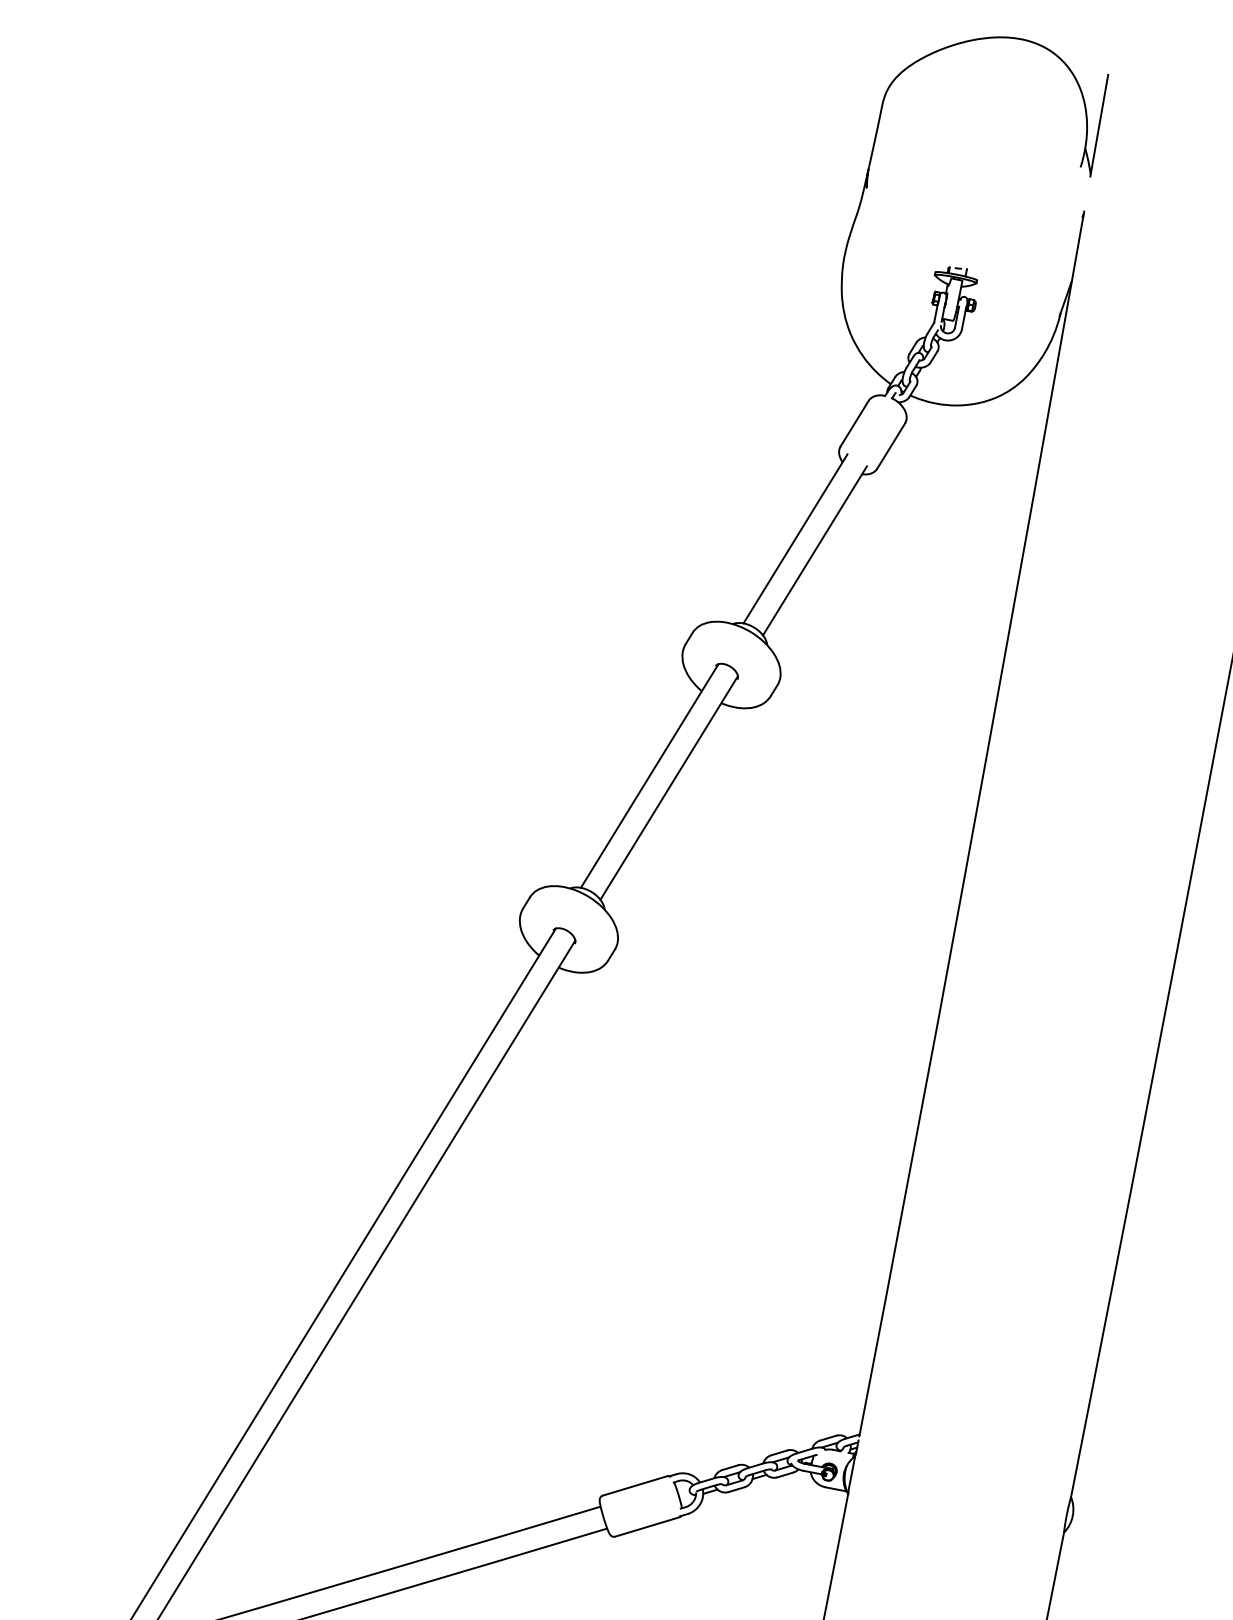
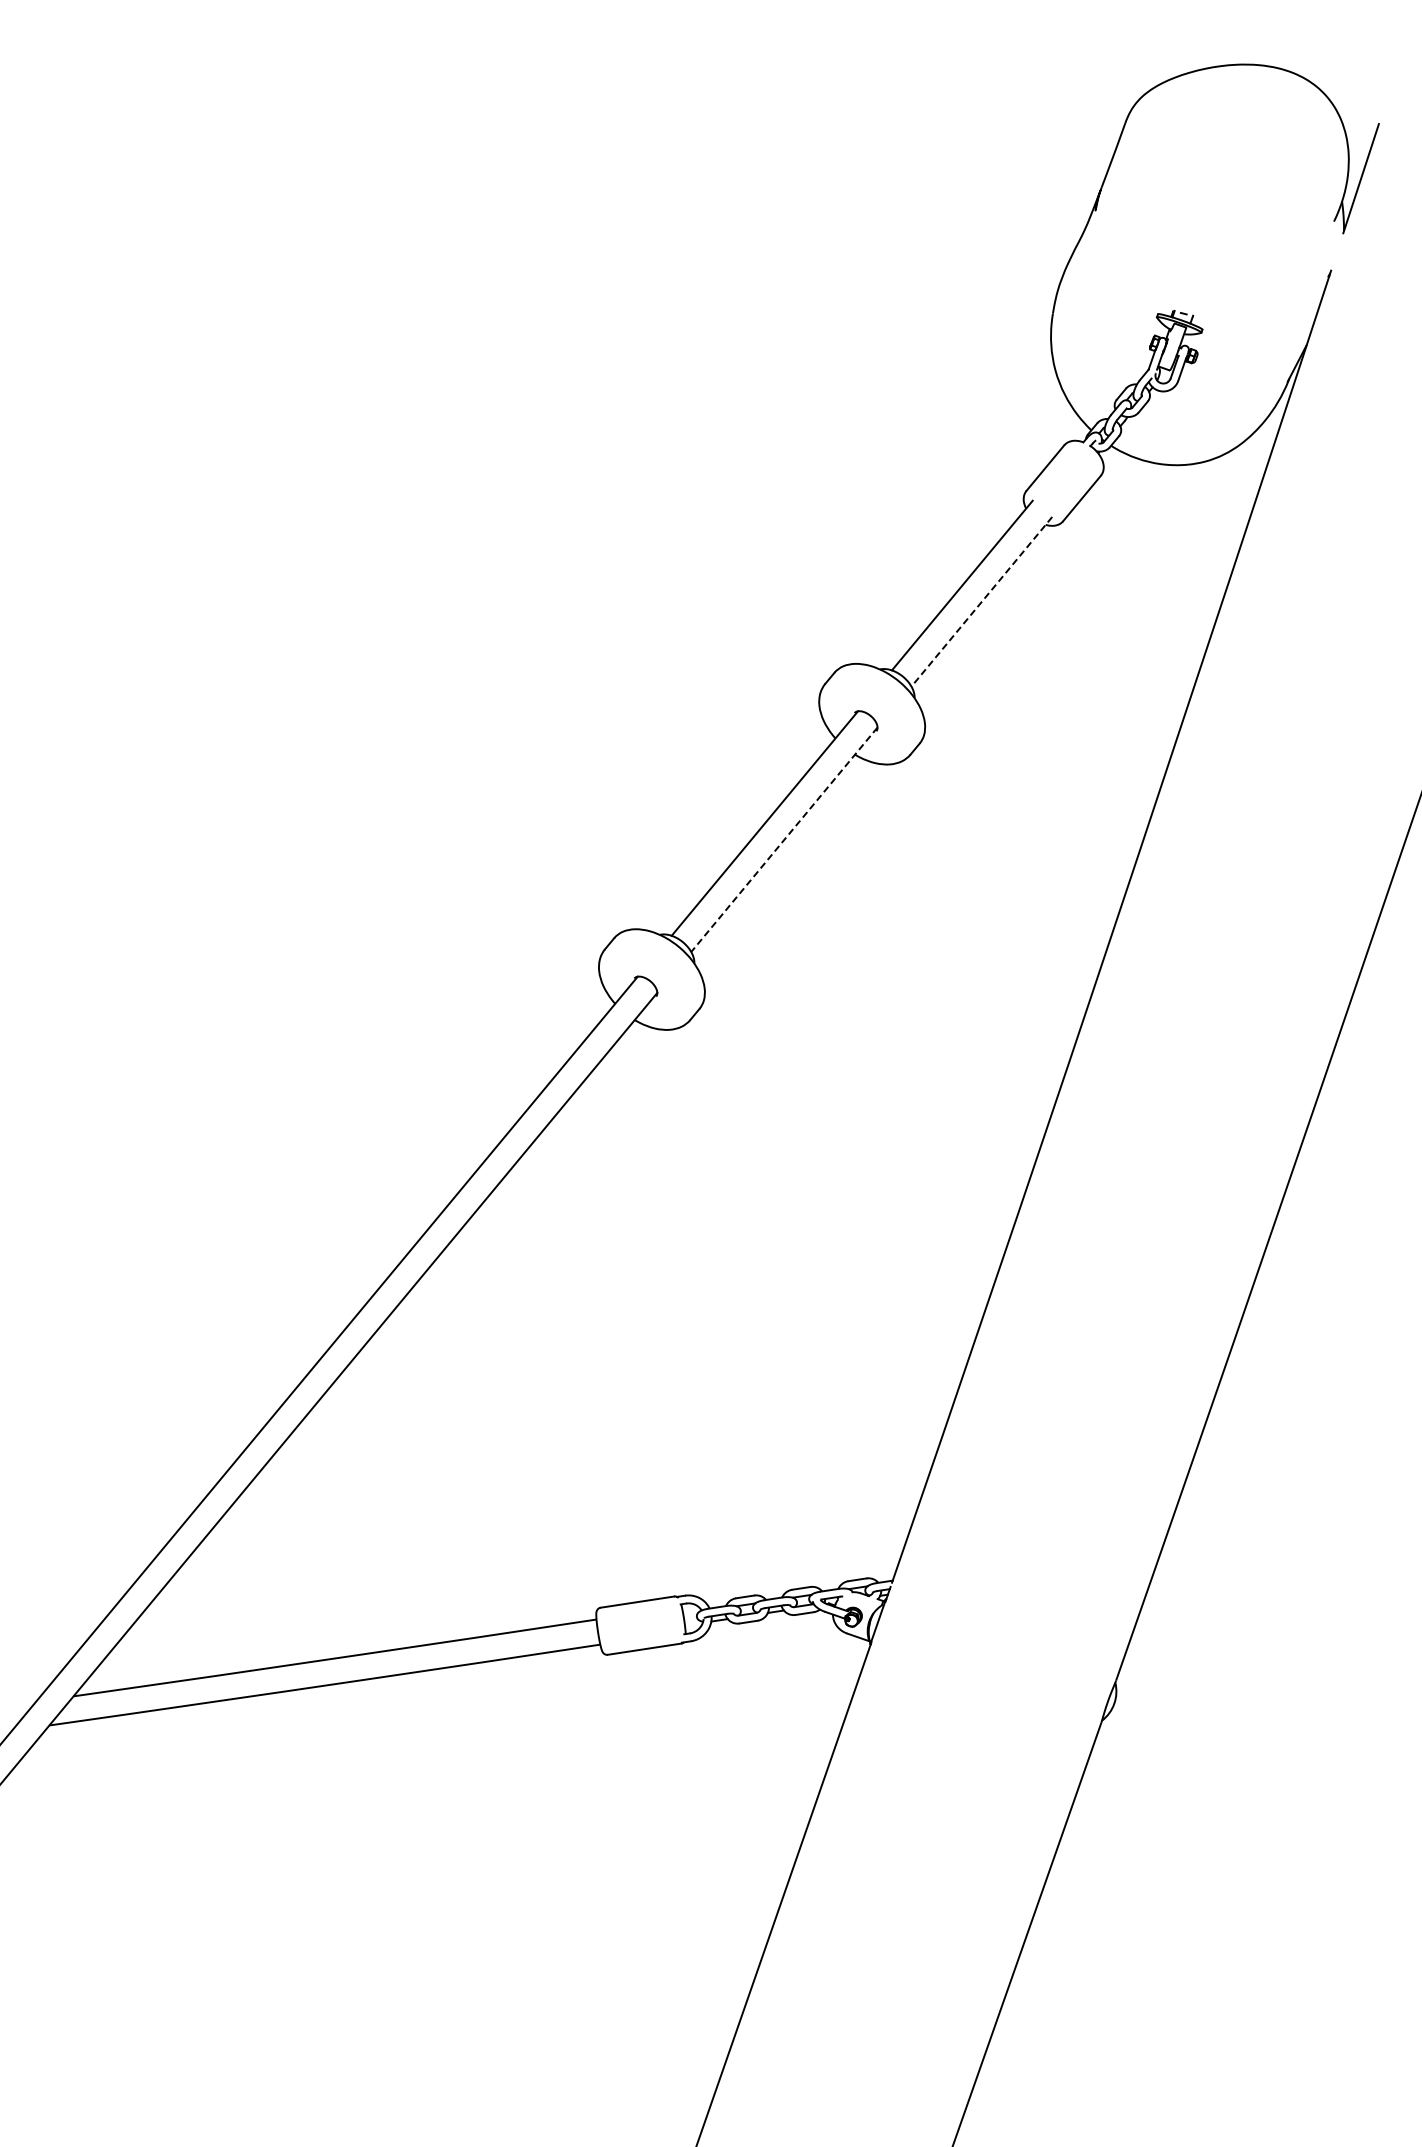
line: (814, 551) -> (981, 602), solid -> dashed
line: (669, 787) -> (784, 839), solid -> dashed

